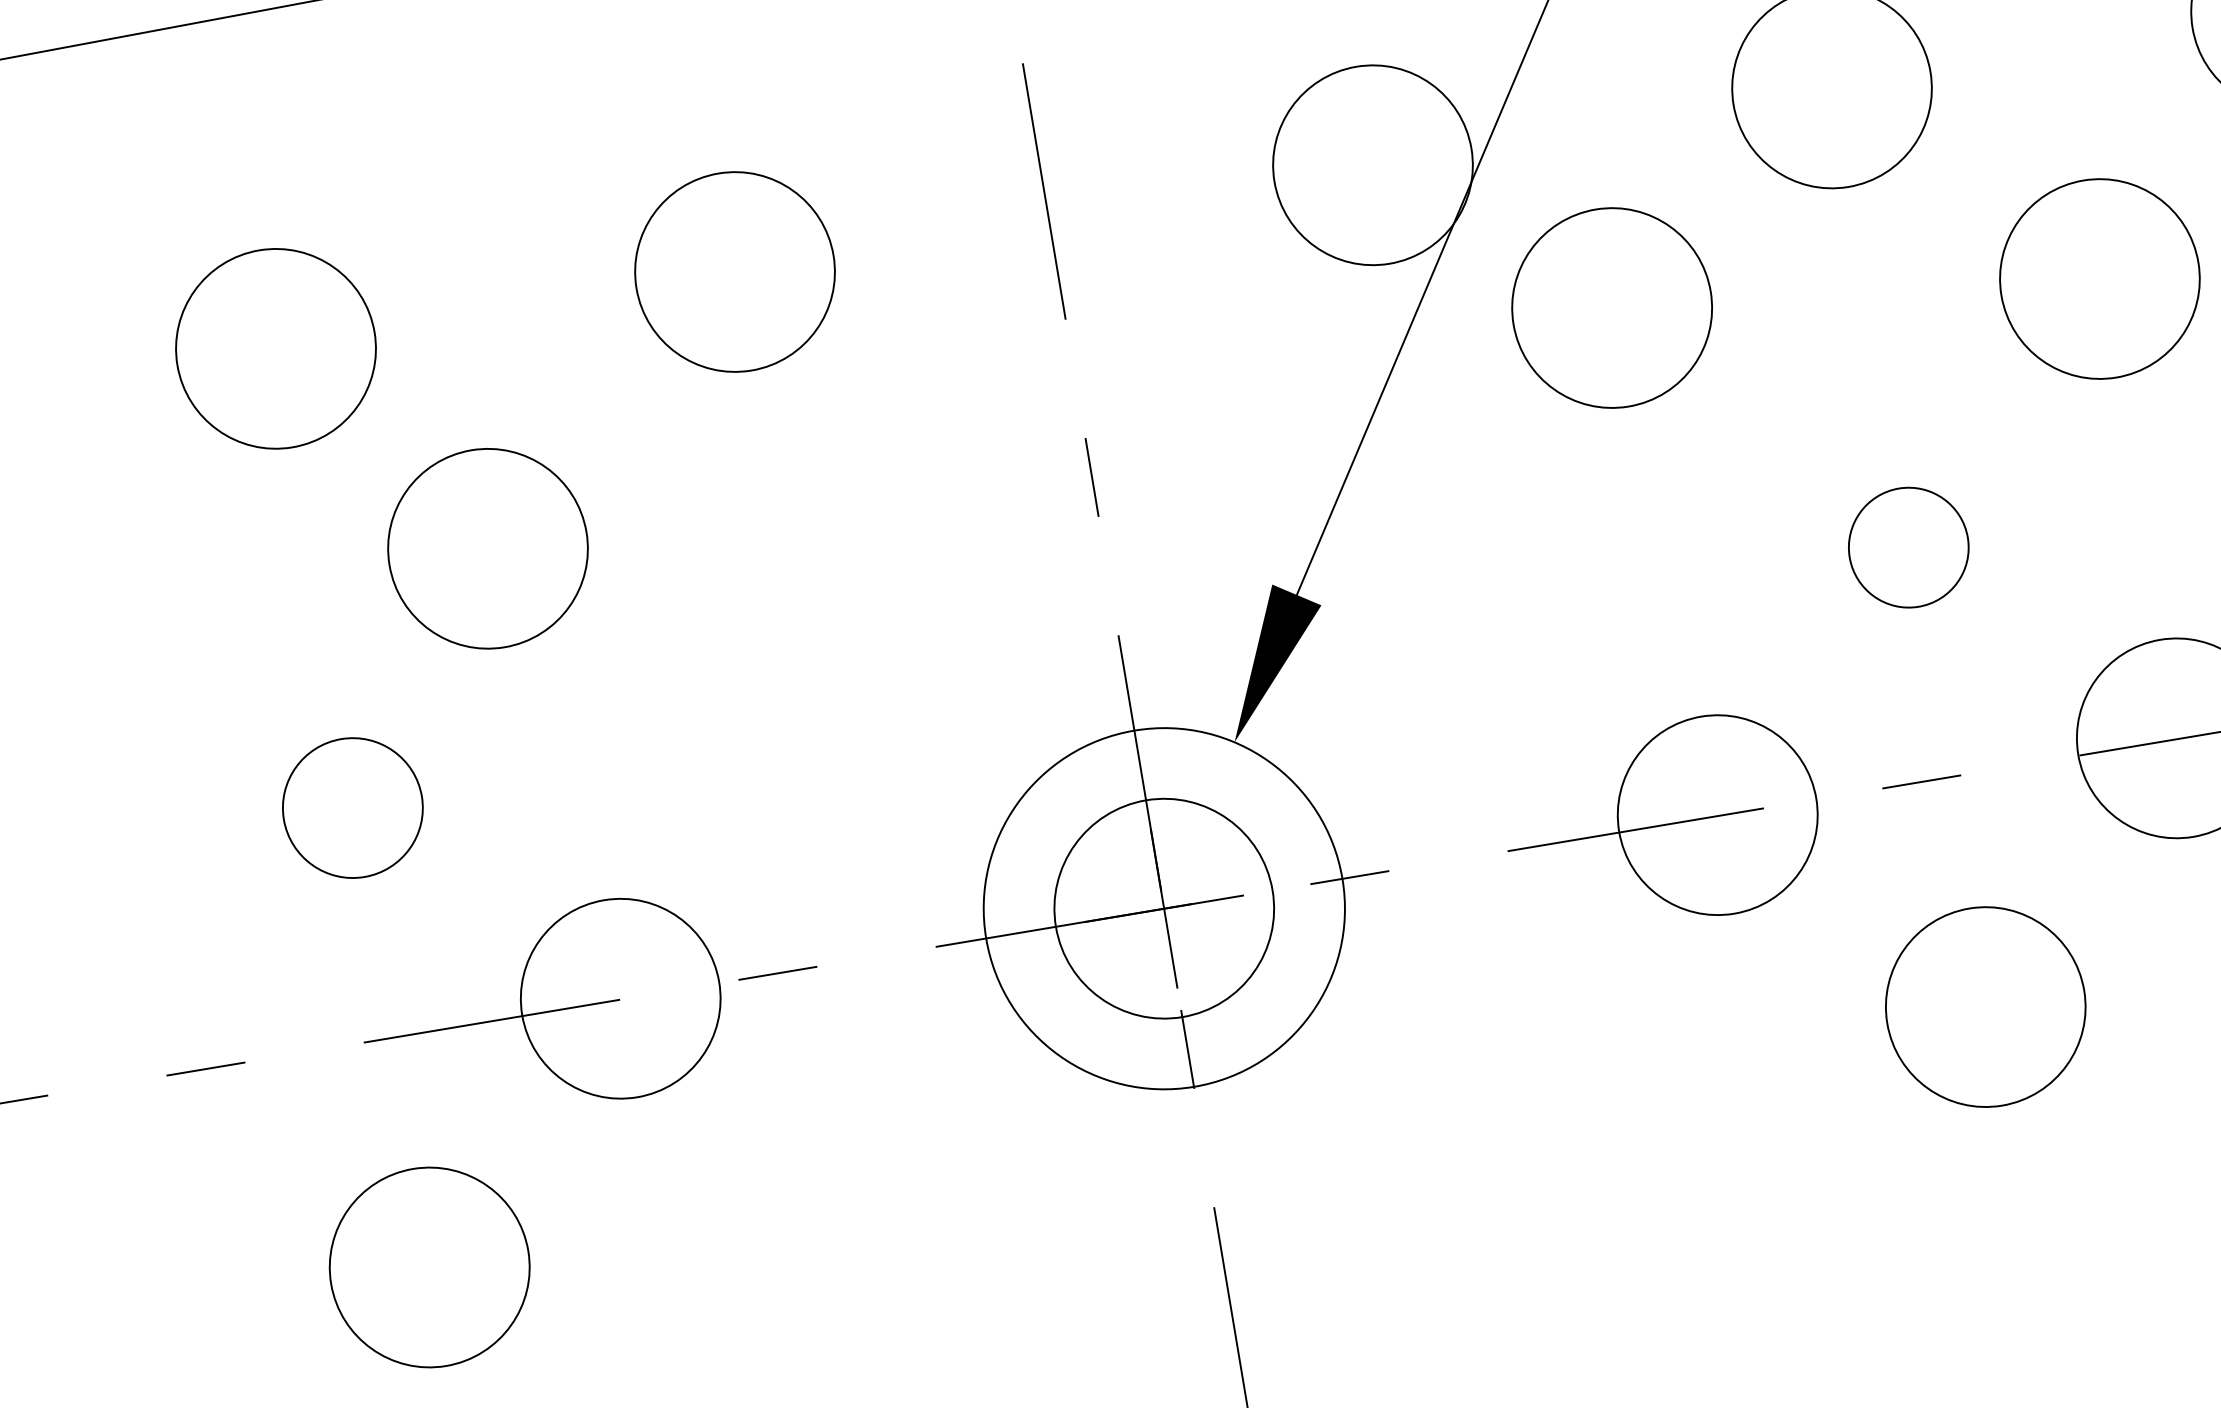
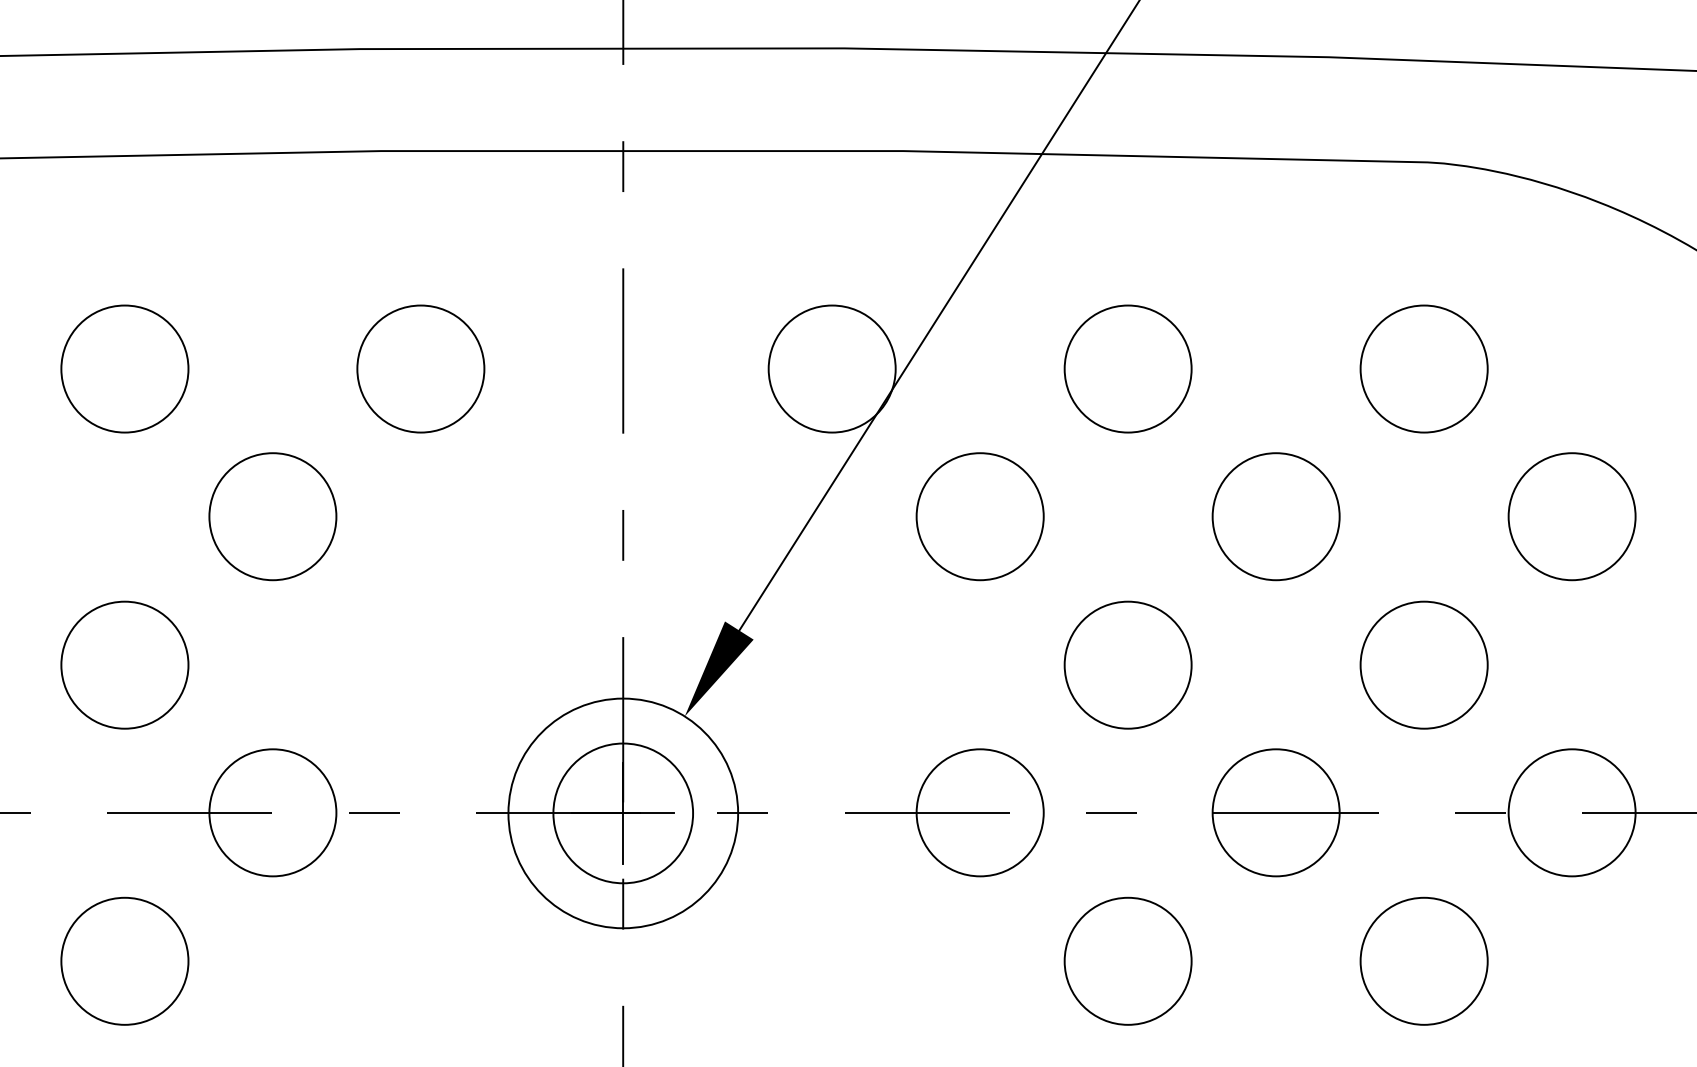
part: (1611, 307) -> (979, 516), moved
part: (1907, 546) -> (1127, 664), size x1.67
part: (487, 548) -> (272, 516), moved
part: (352, 807) -> (124, 664), size x1.43

